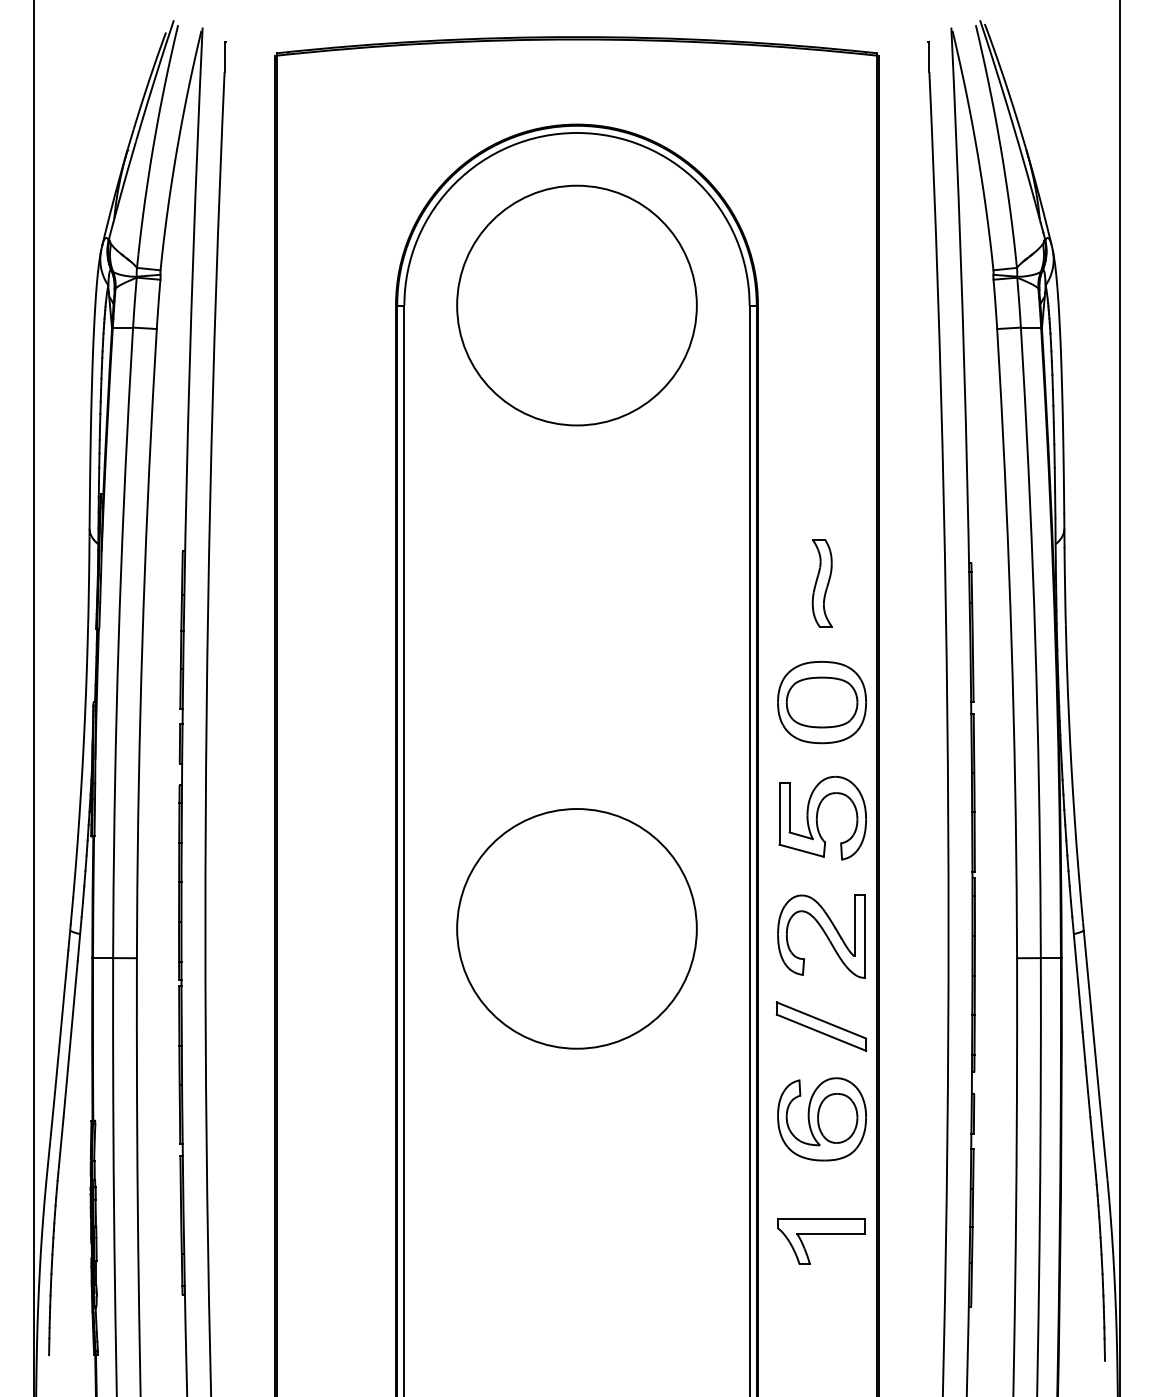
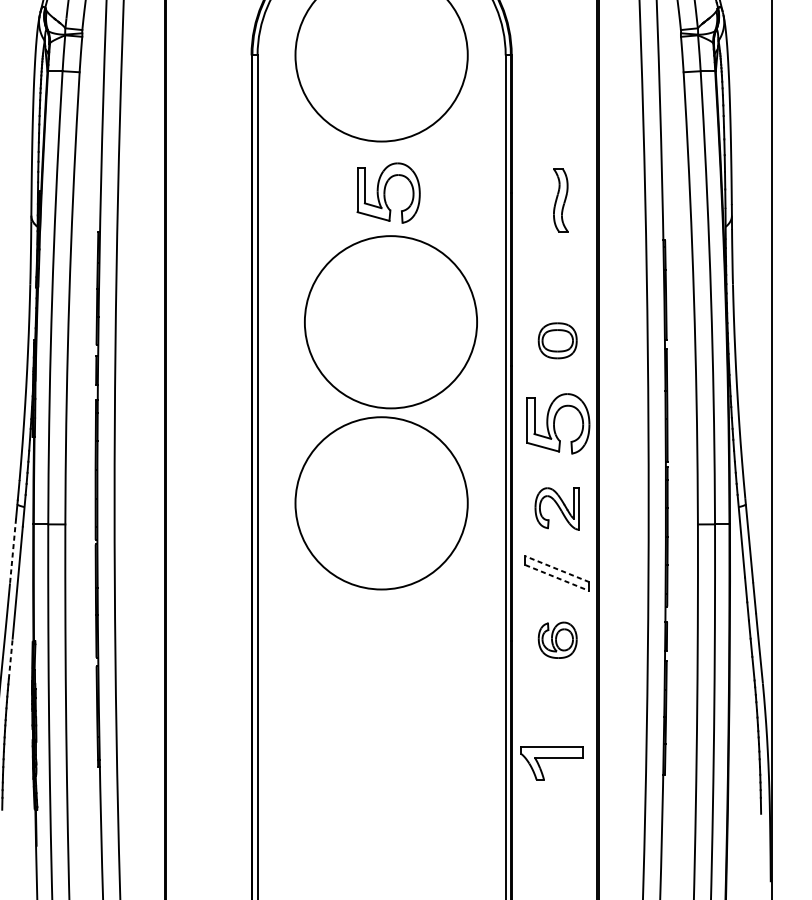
part: (586, 497) -> (388, 193), added
part: (821, 583) -> (560, 200), moved
circle: (589, 676) -> (390, 321), added
part: (821, 702) -> (557, 340), size x0.6
part: (821, 936) -> (557, 508), size x0.7
line: (64, 995) -> (13, 551), solid -> dashed
line: (821, 1020) -> (557, 569), solid -> dashed
line: (821, 1032) -> (557, 577), solid -> dashed
part: (821, 1119) -> (557, 640), size x0.6
line: (60, 1145) -> (10, 659), solid -> dashed
part: (821, 1234) -> (552, 758), moved

